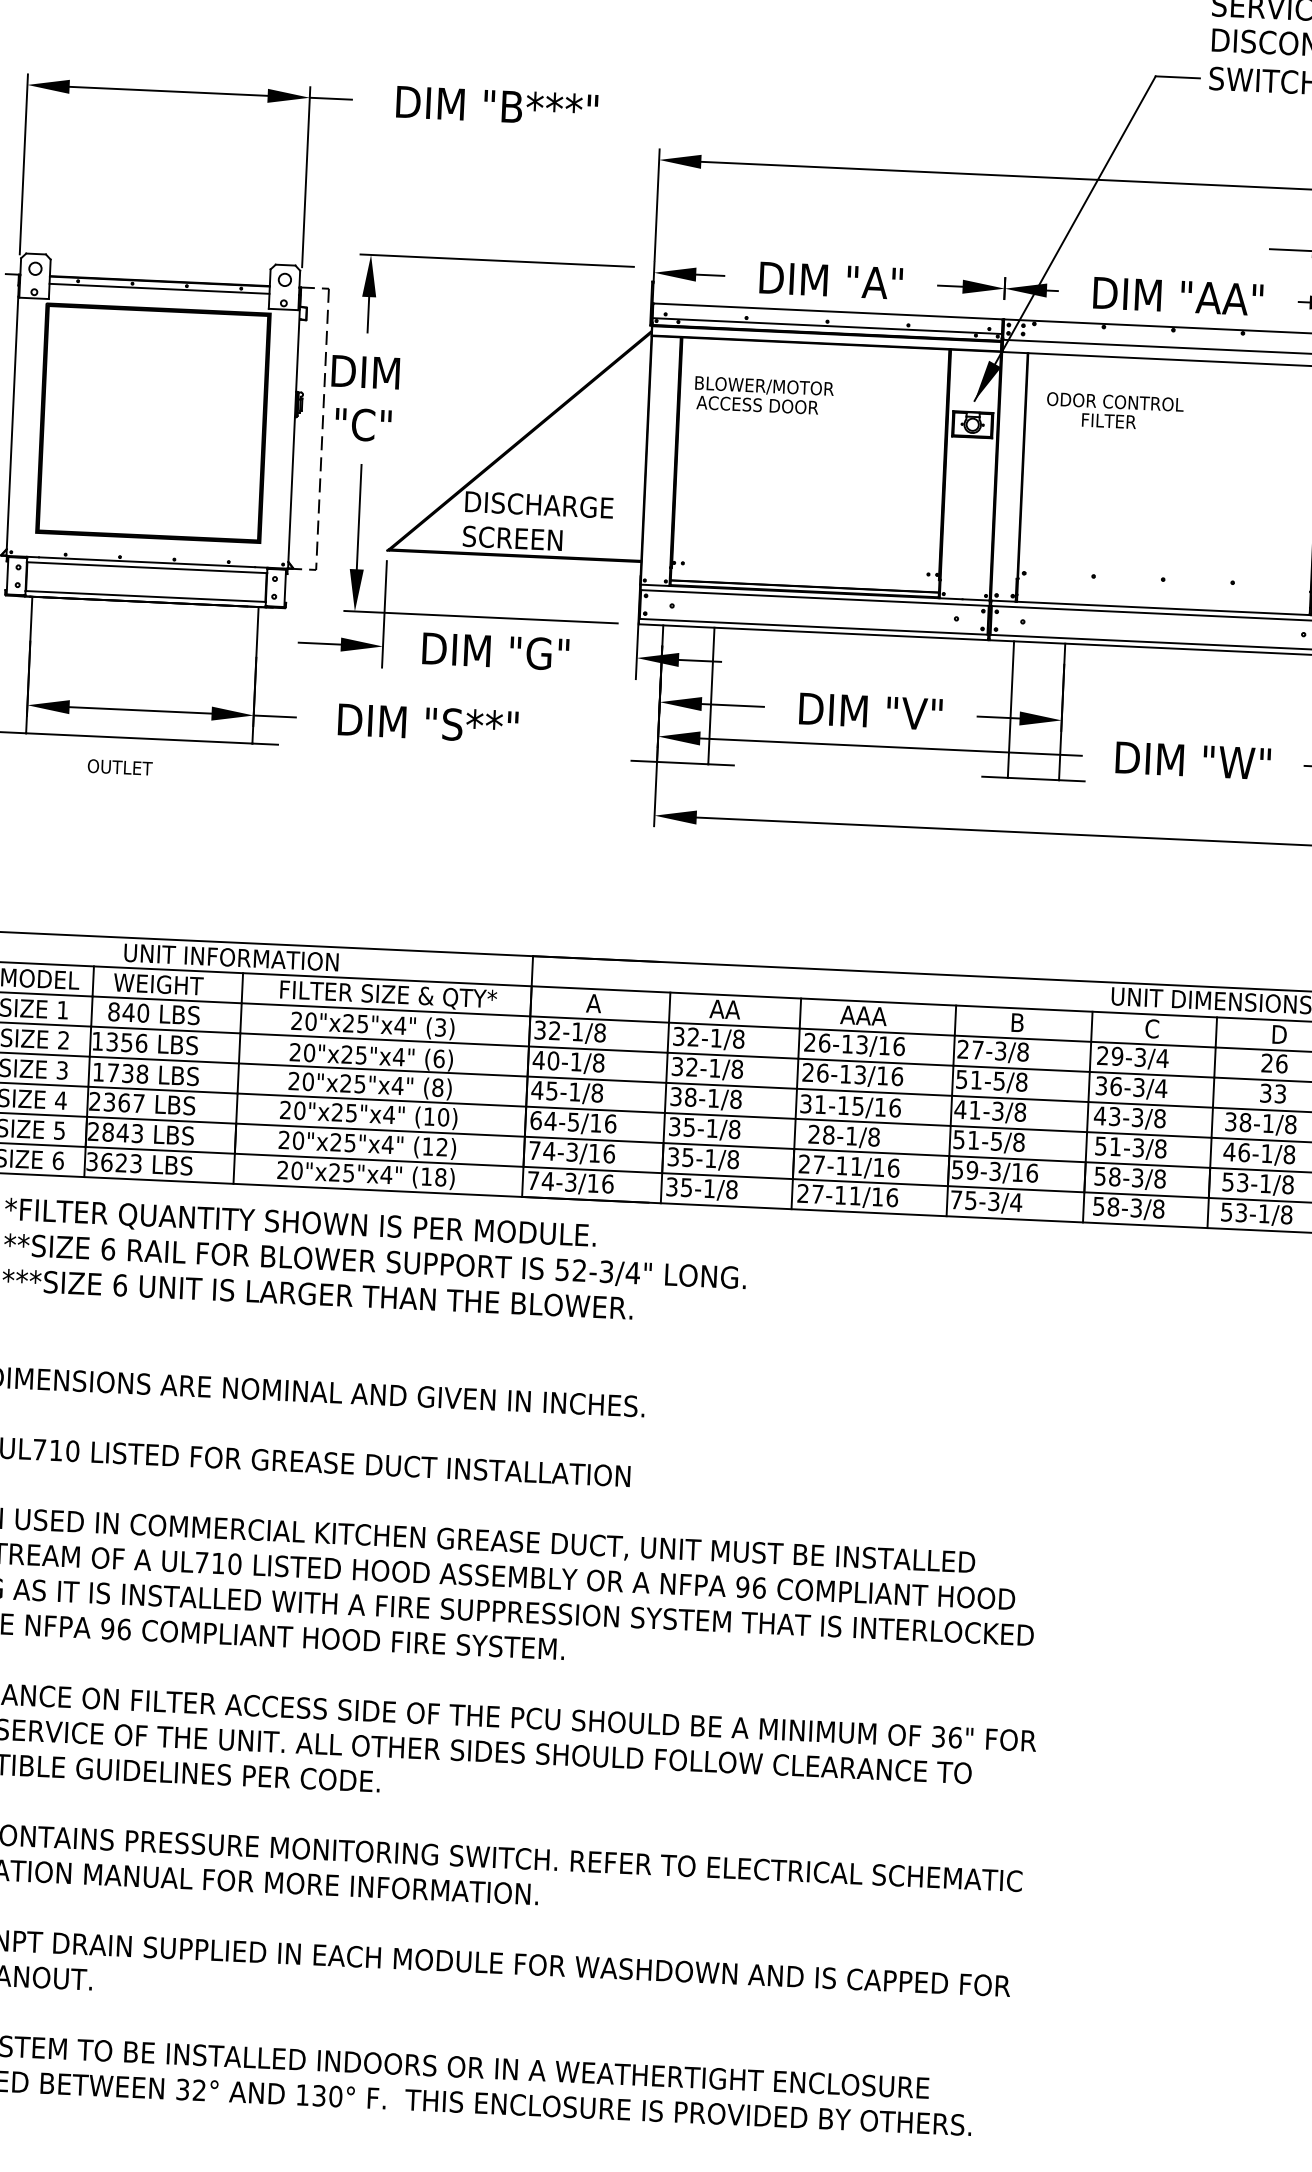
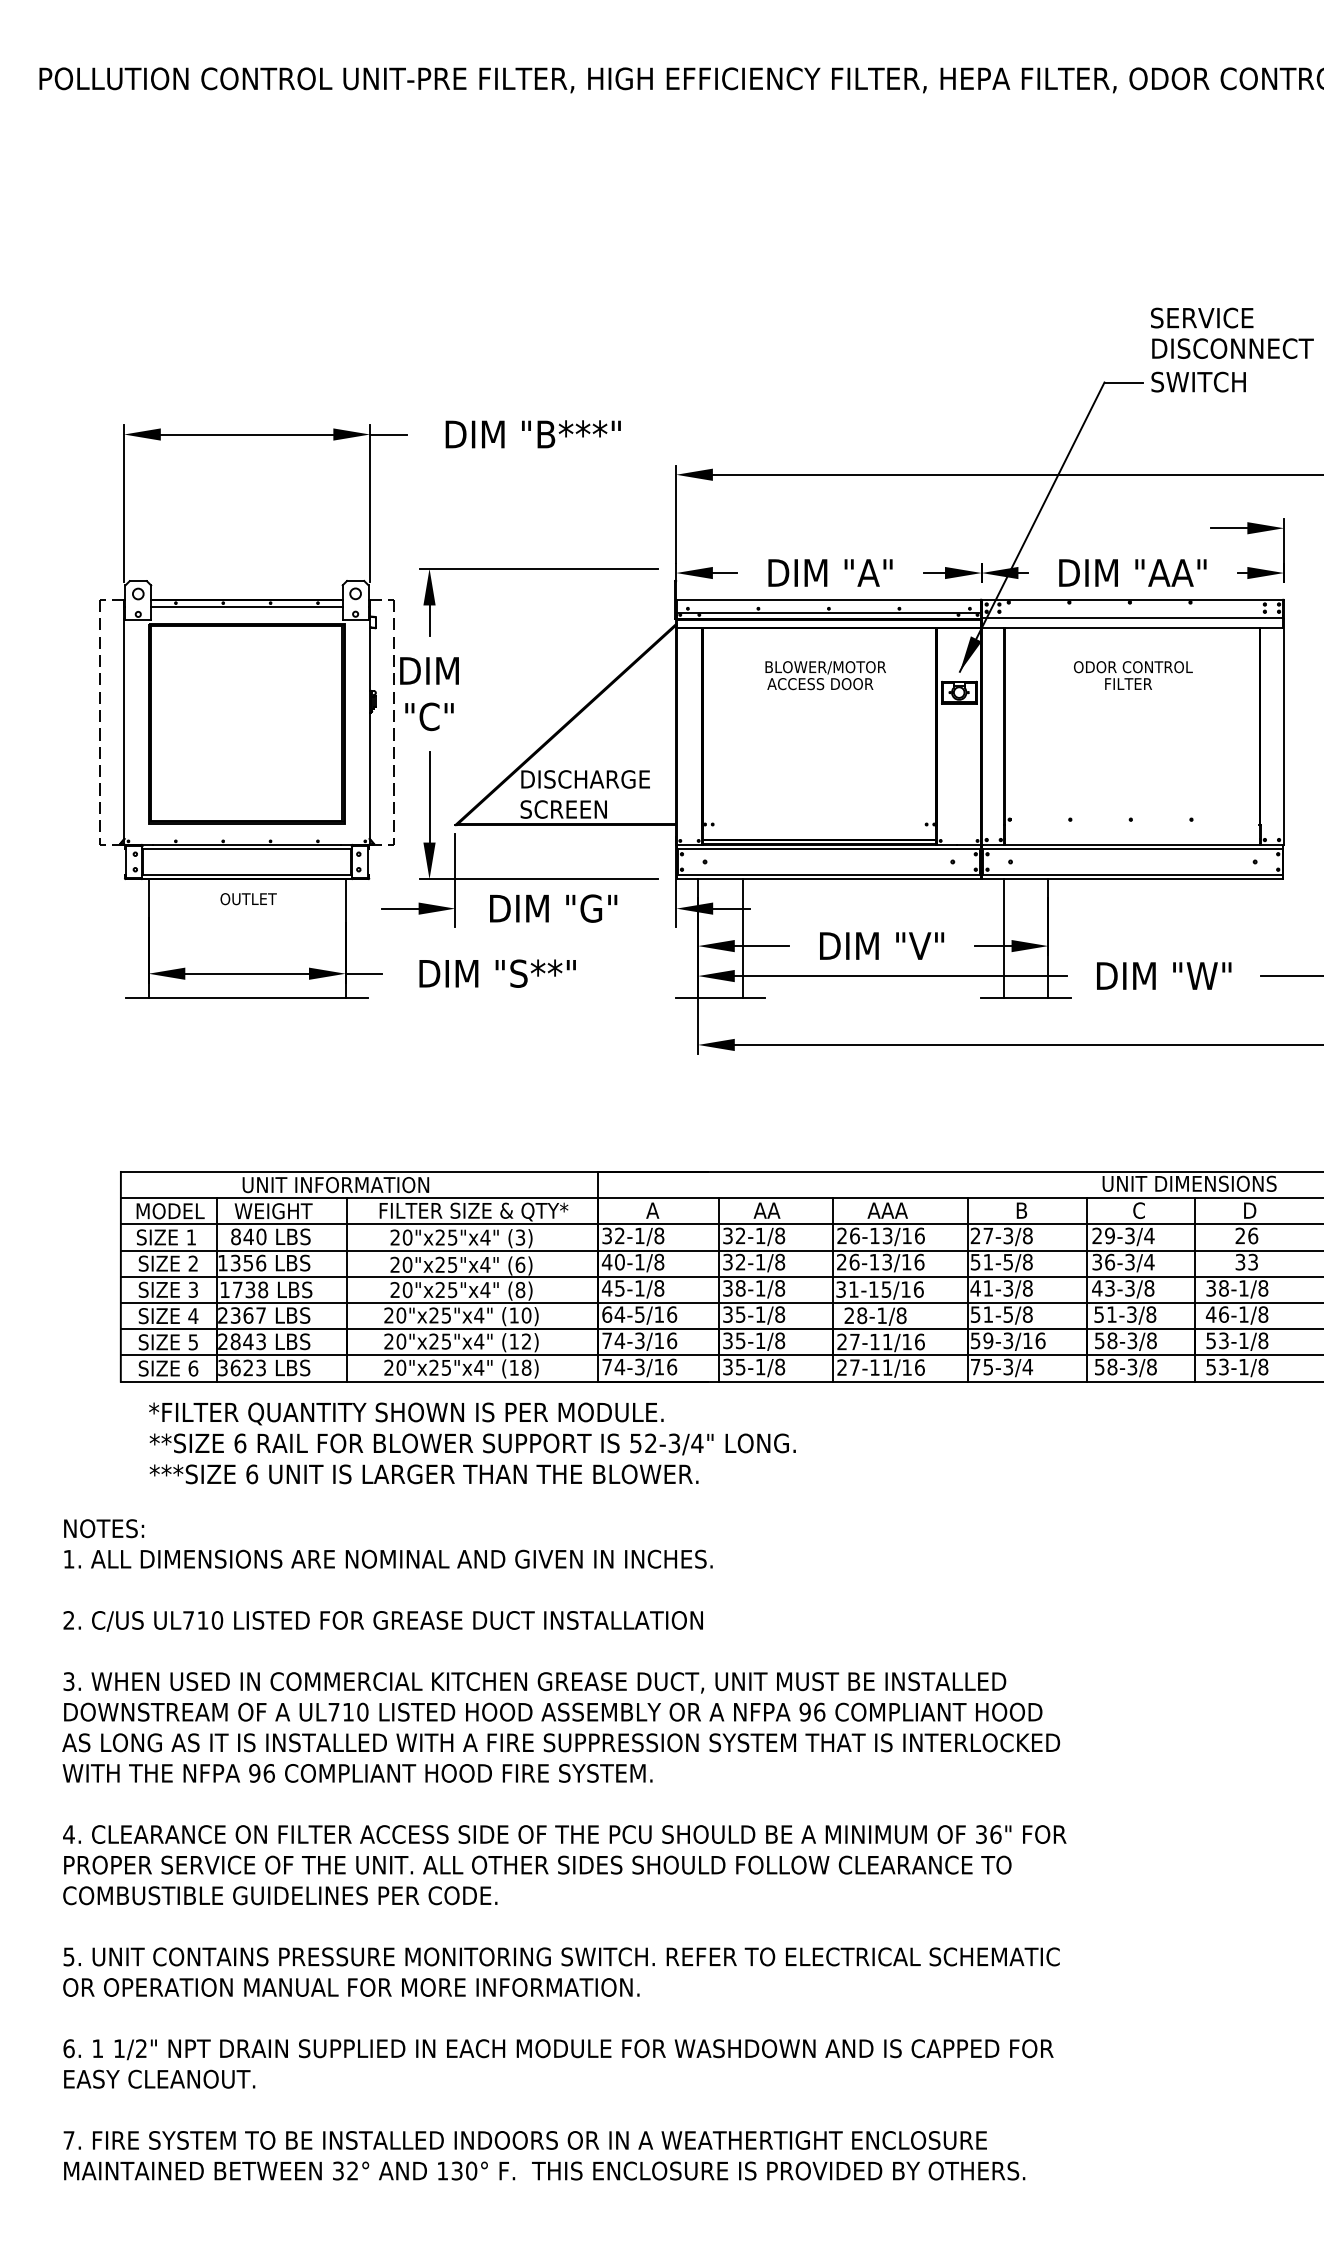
text: (763, 395) -> (825, 675), moved
text: (1115, 411) -> (1133, 675), moved
text: (119, 767) -> (248, 899), moved

